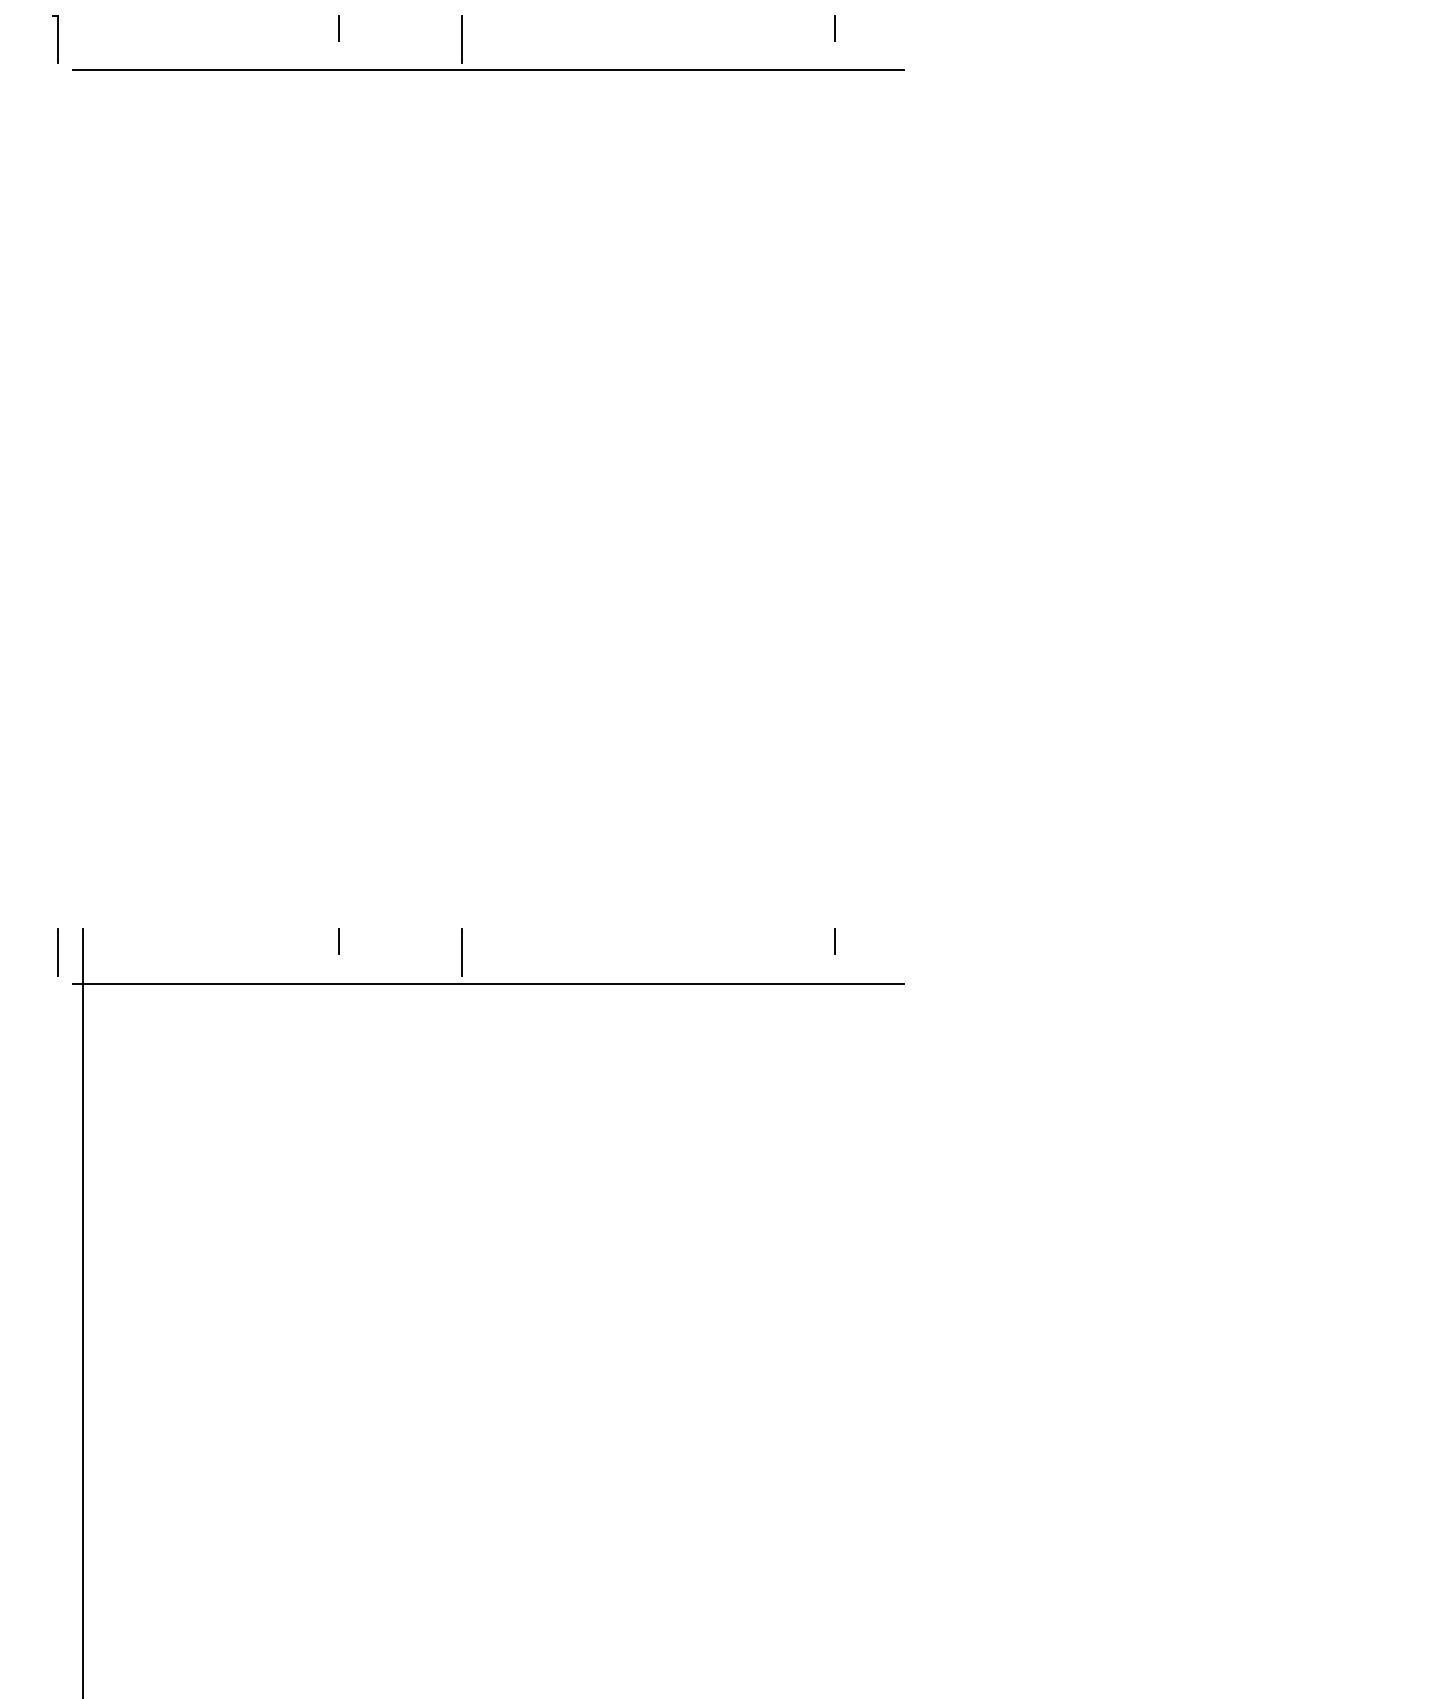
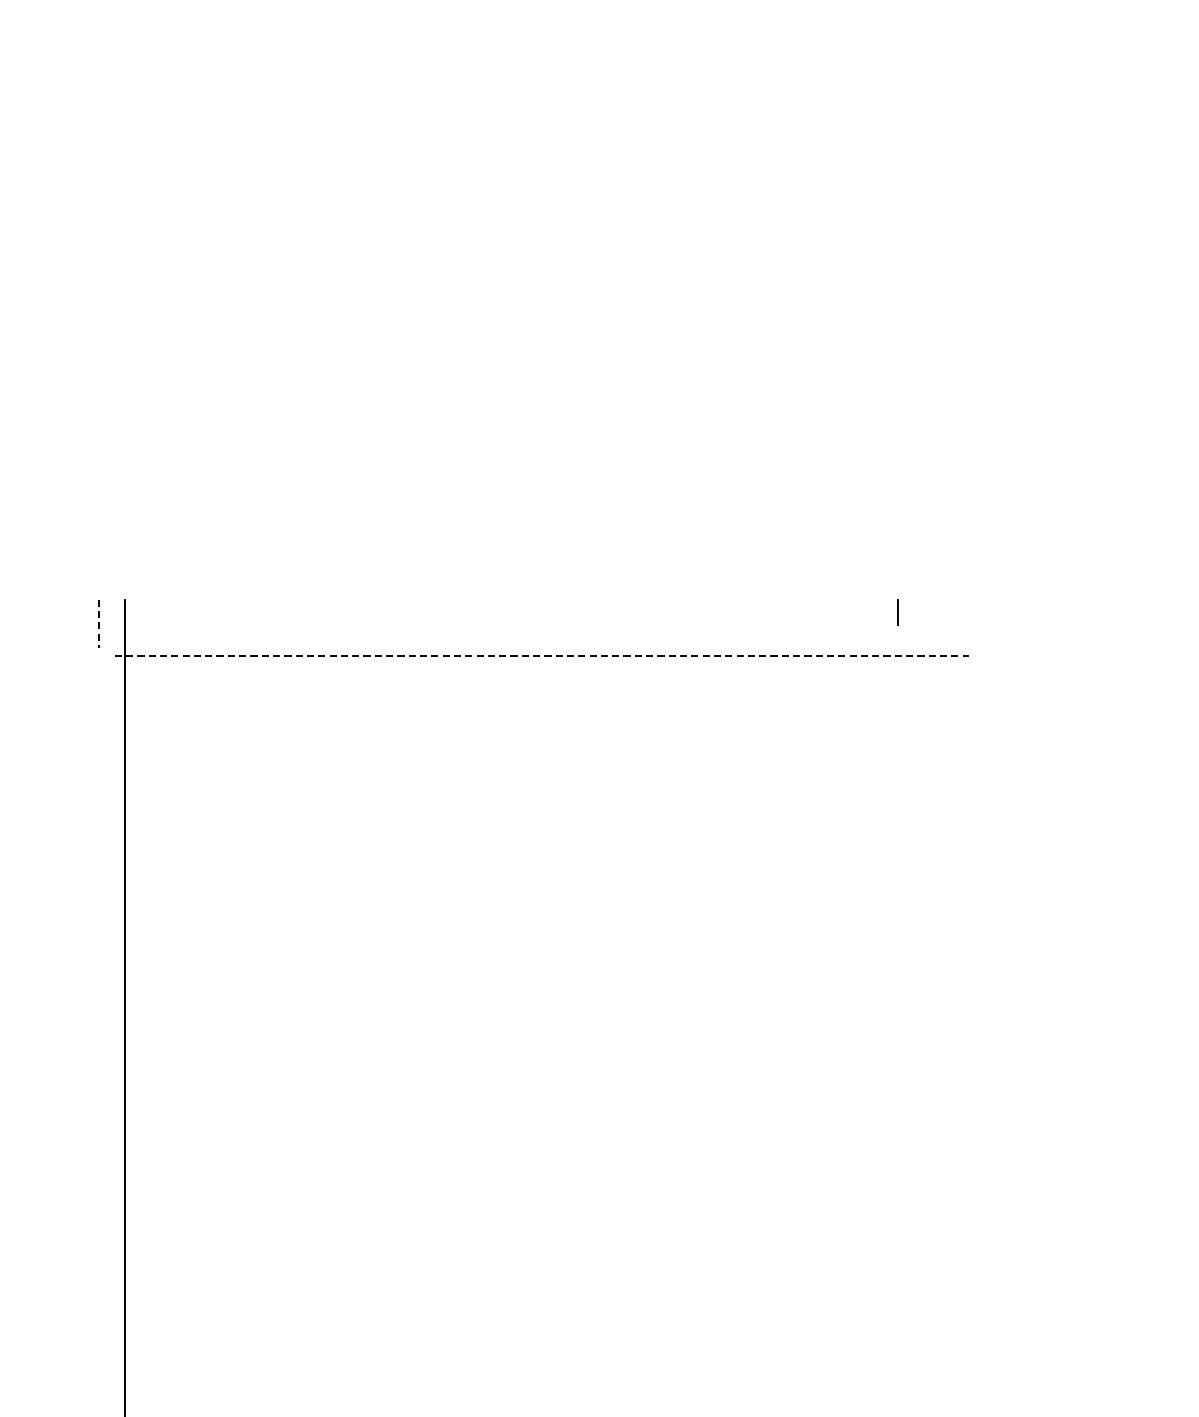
line: (338, 941) -> (387, 612), removed
line: (58, 952) -> (99, 623), solid -> dashed
line: (461, 952) -> (514, 623), removed
line: (488, 983) -> (541, 655), solid -> dashed

